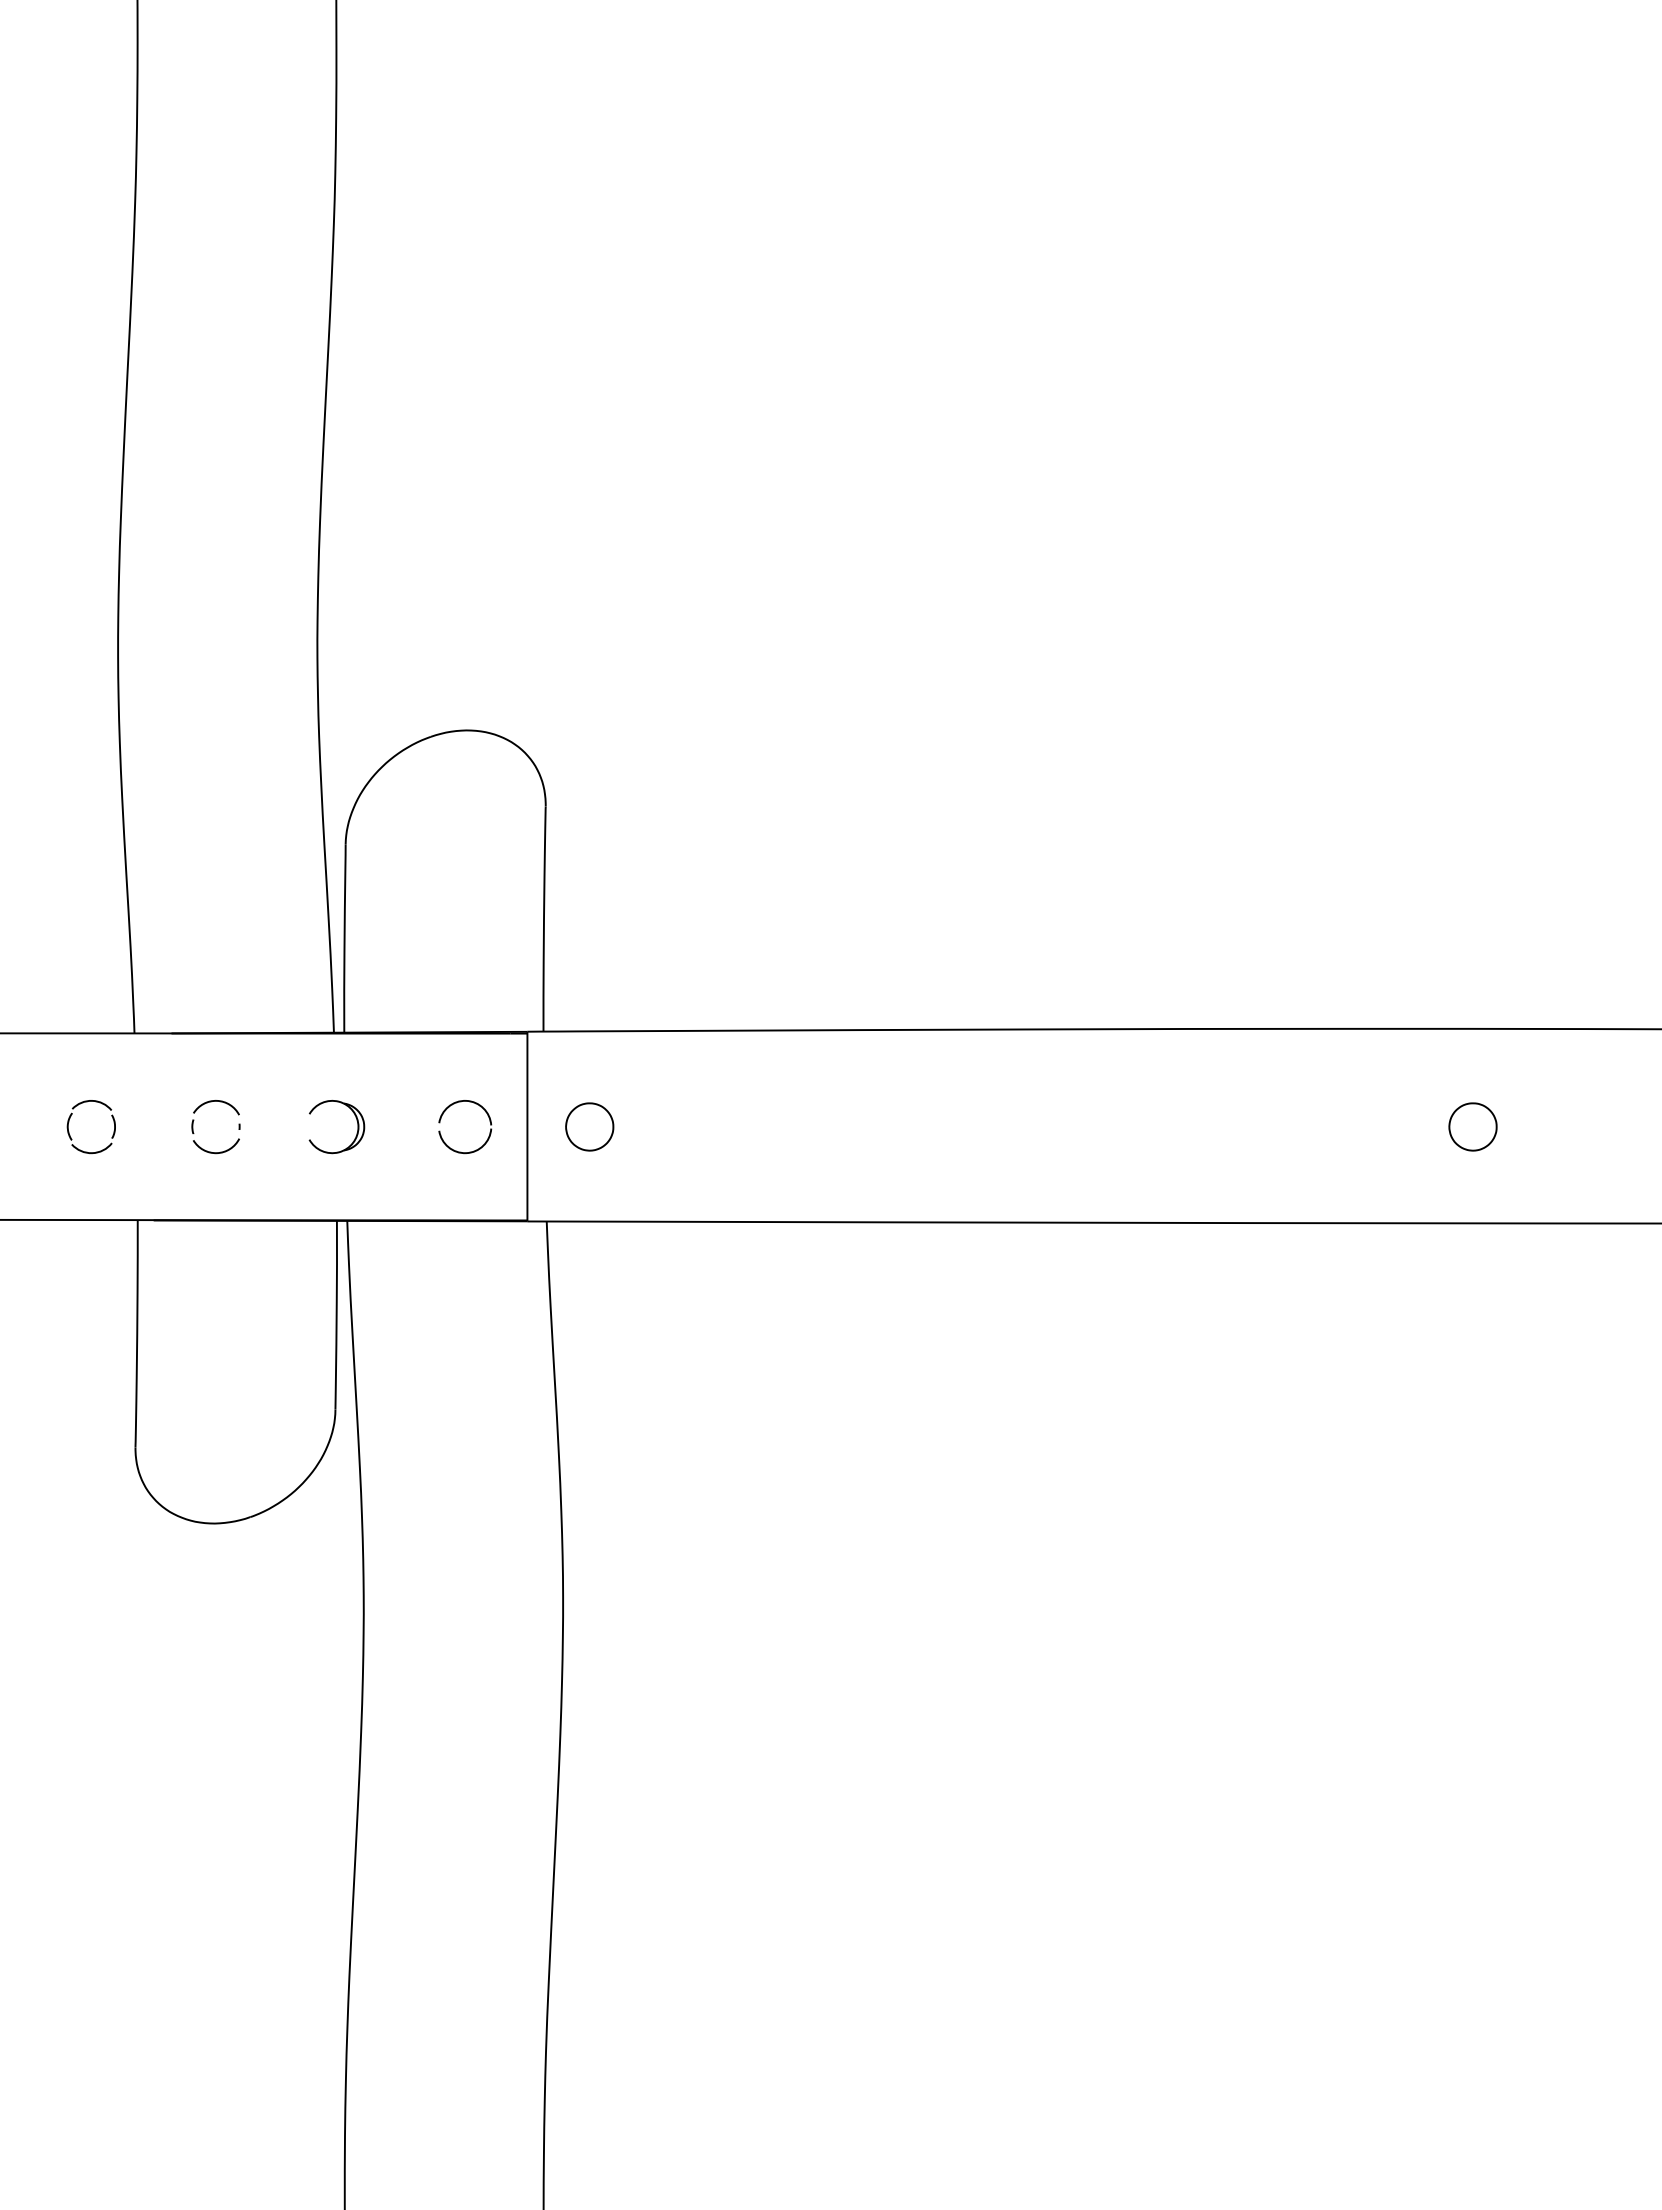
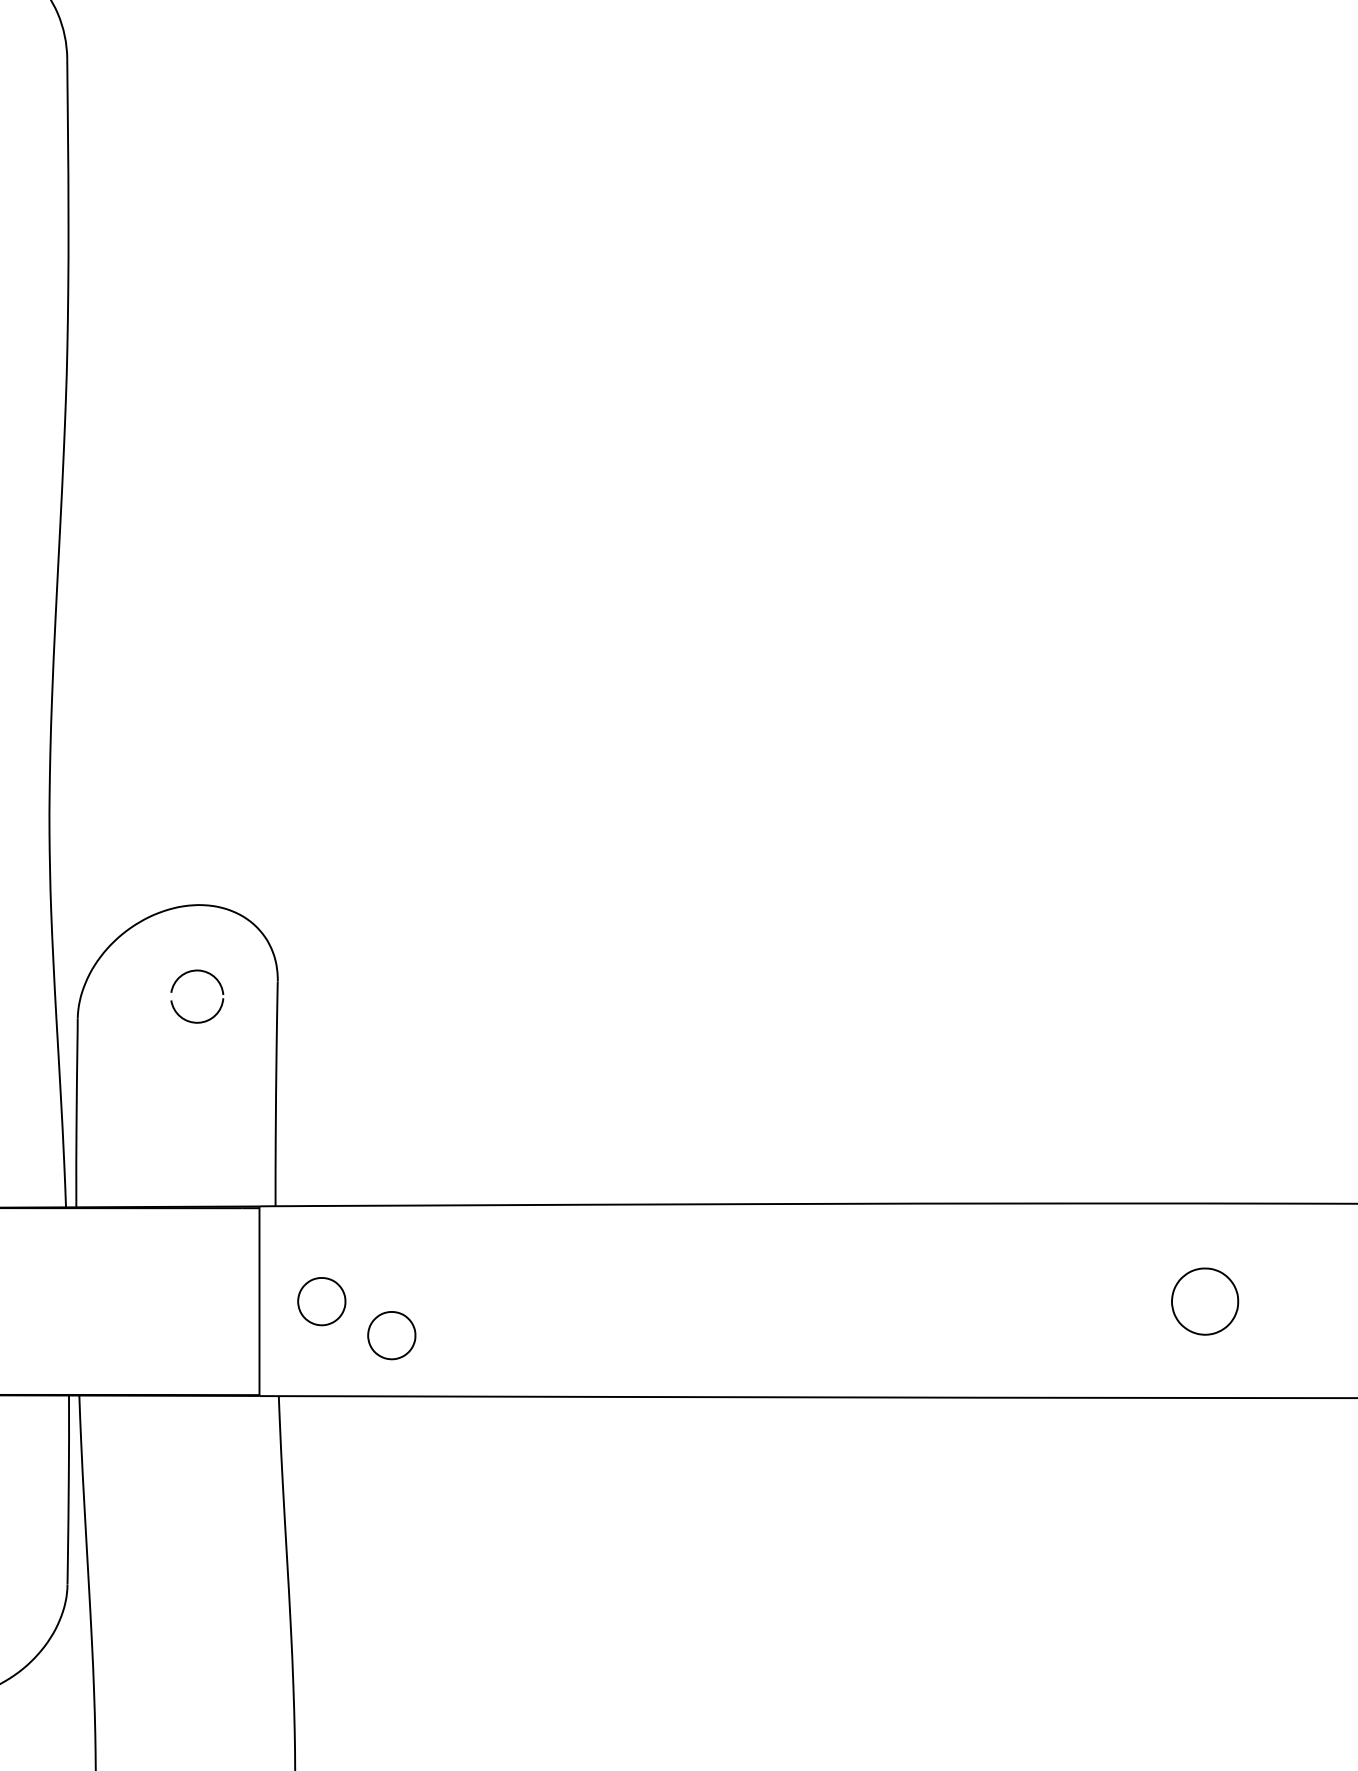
part: (1472, 1126) -> (1204, 1301), size x1.4
part: (356, 1133) -> (88, 1308), removed
part: (469, 1151) -> (201, 1021), moved
part: (659, 1160) -> (391, 1335), added

